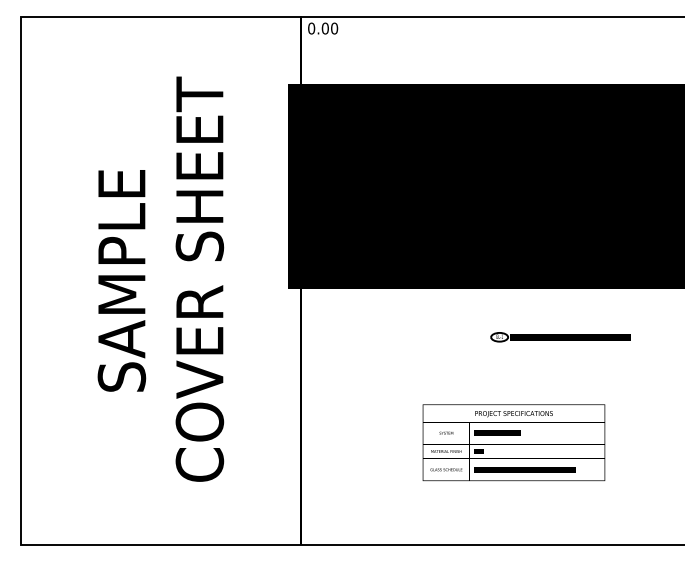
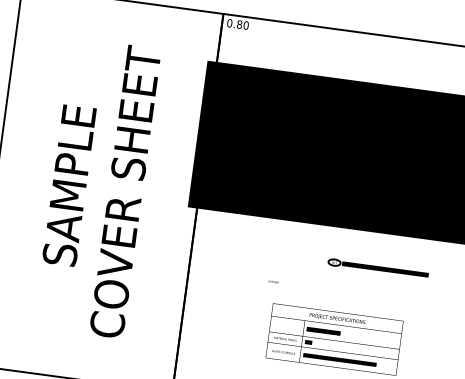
text: (324, 28) -> (239, 24), 0.00 -> 0.80
text: (446, 432) -> (273, 281), moved

